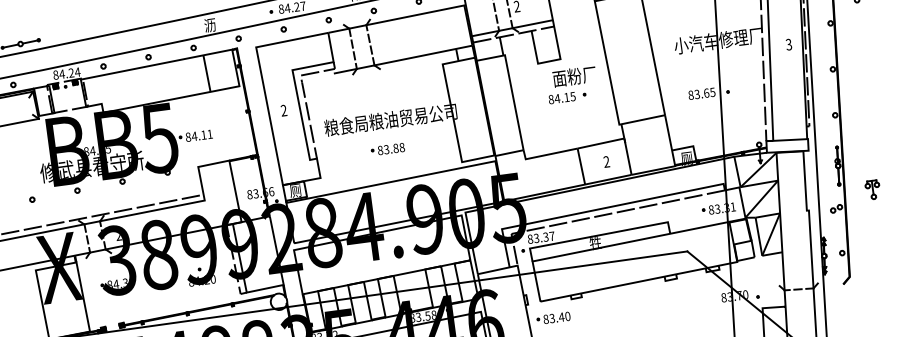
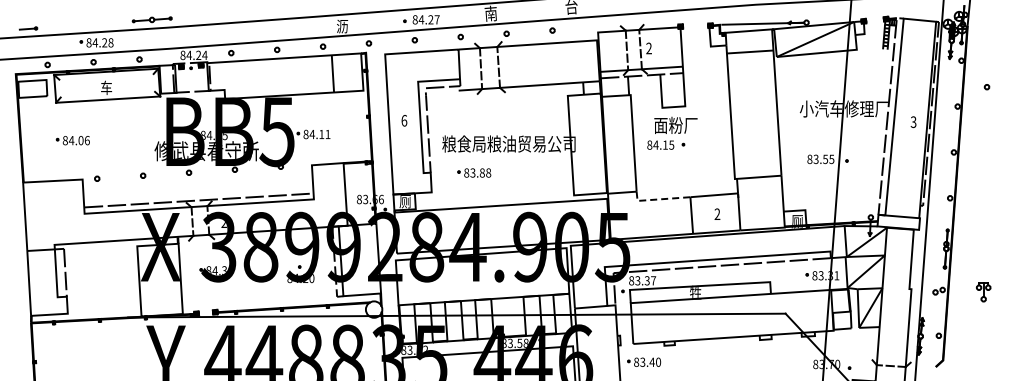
part: (572, 84) -> (672, 132), moved
text: (706, 92) -> (825, 158), 83.65 -> 83.55
text: (284, 110) -> (404, 120), 2 -> 6
part: (388, 148) -> (474, 172), moved
line: (546, 155) -> (658, 199), solid -> dashed
part: (872, 190) -> (983, 292), moved

